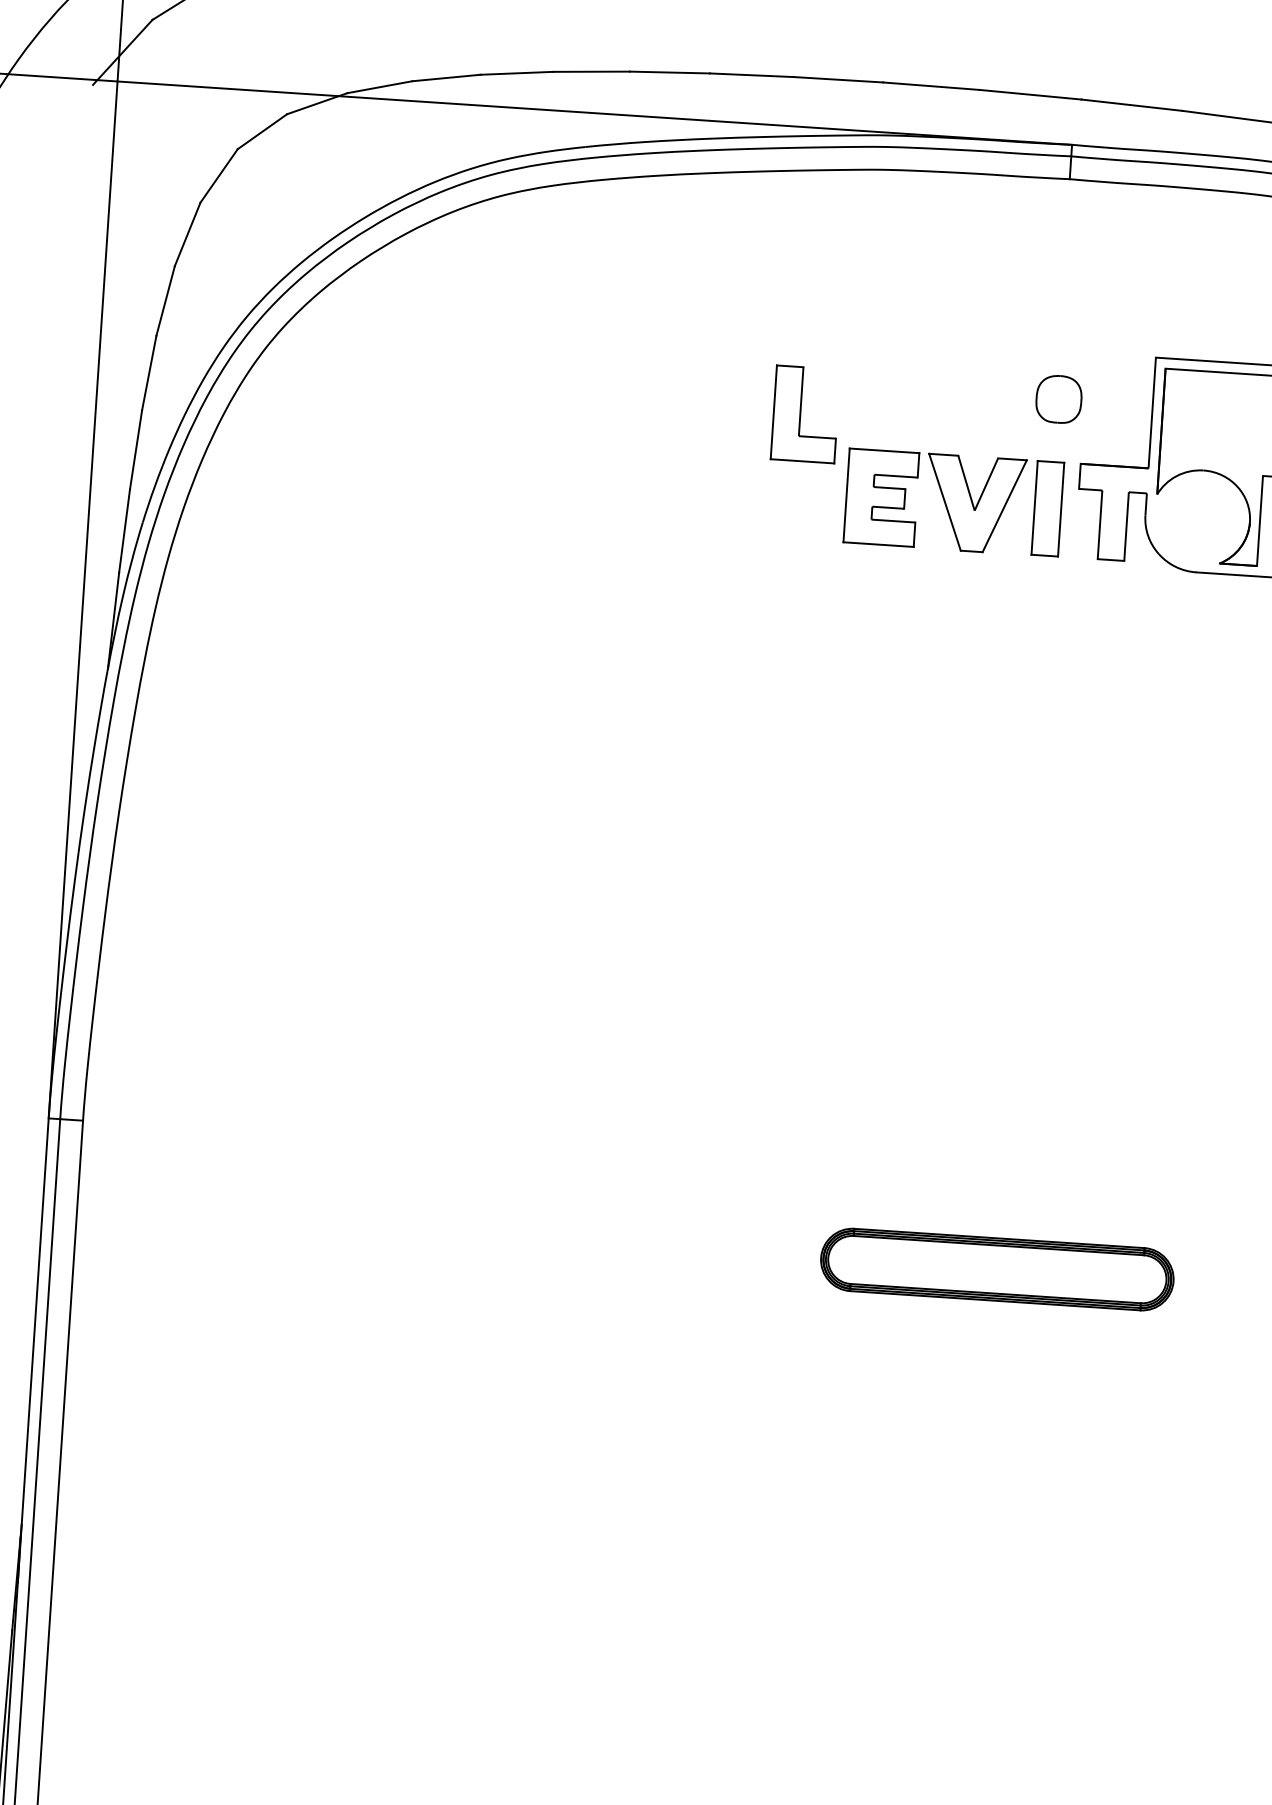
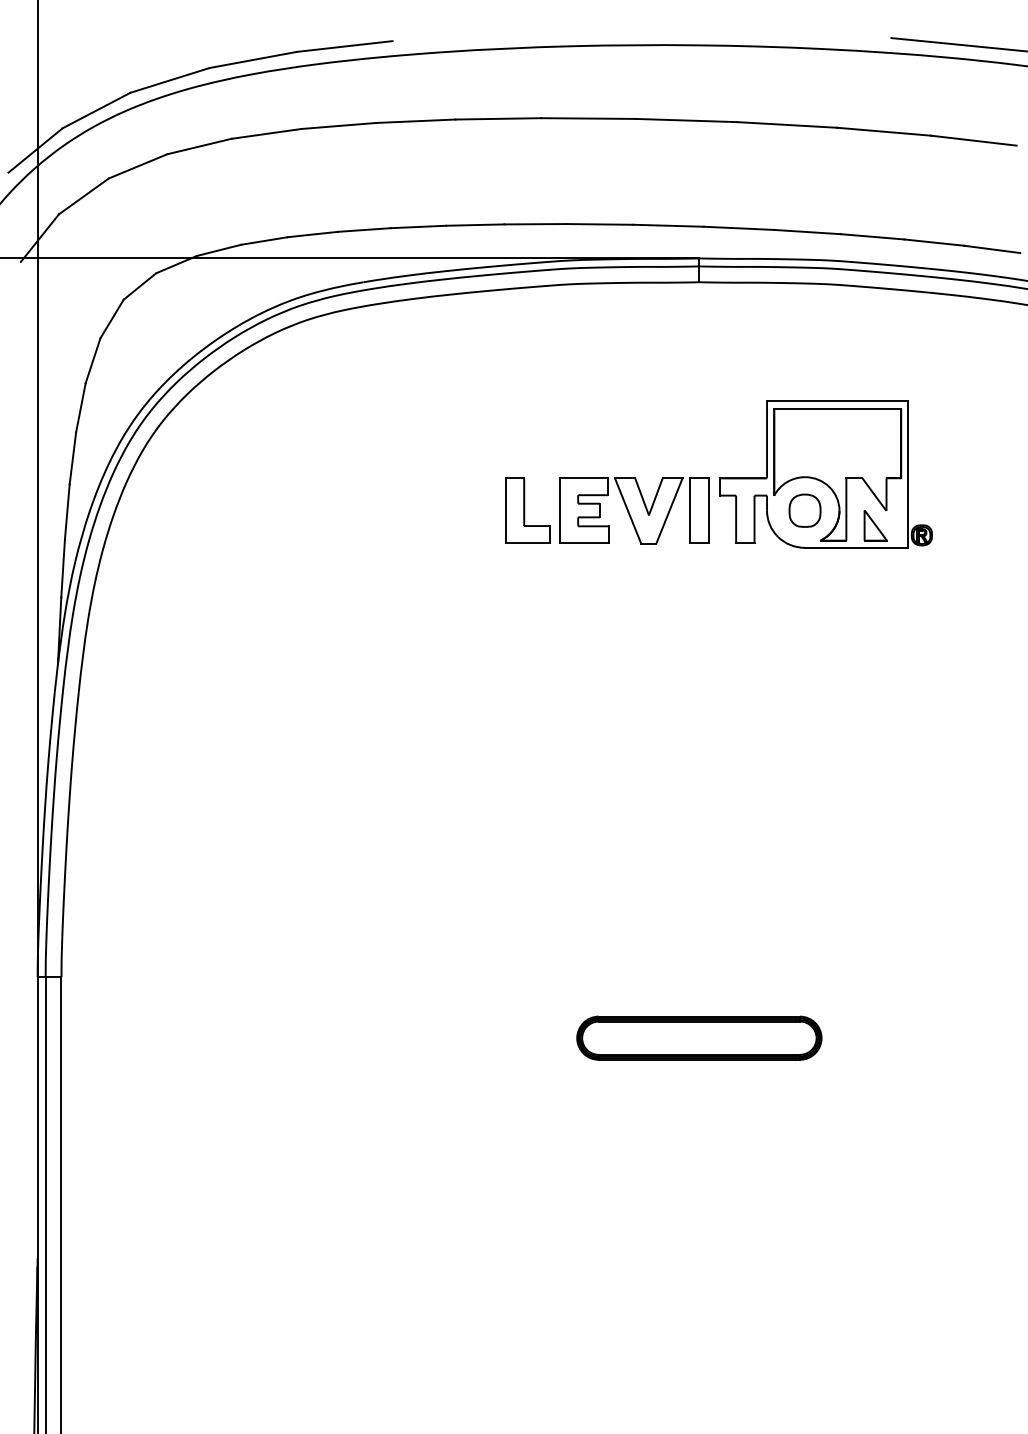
part: (1058, 398) -> (804, 510), moved
part: (805, 414) -> (527, 510), moved

